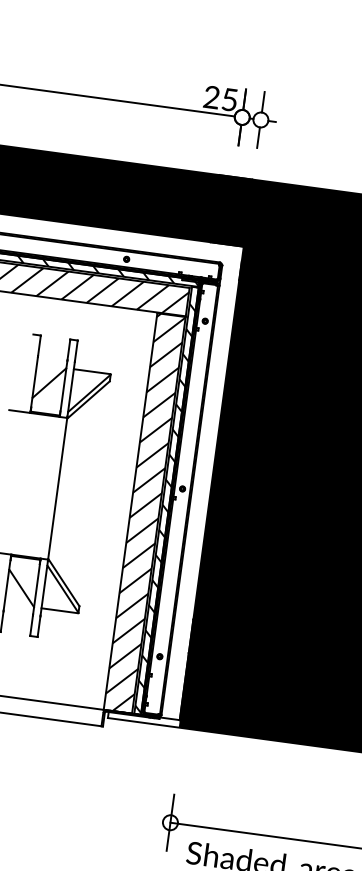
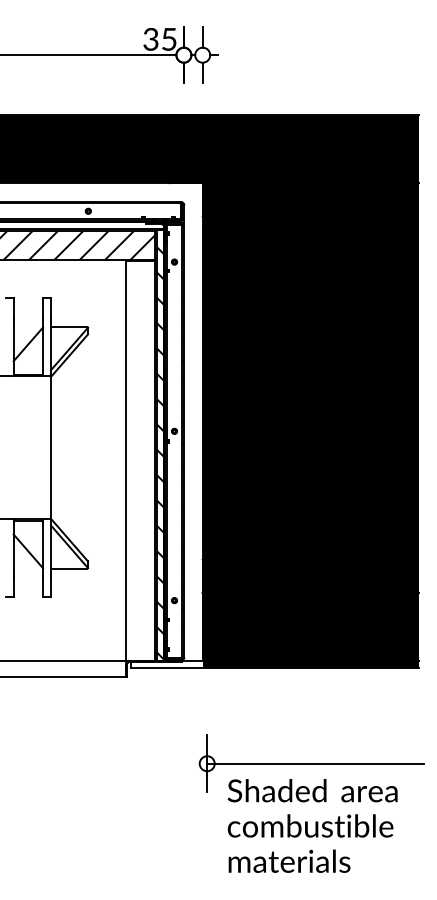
text: (211, 98) -> (150, 40), 25 -> 35
hatch: (120, 272) -> (84, 225), removed
hatch: (143, 513) -> (139, 460), removed

